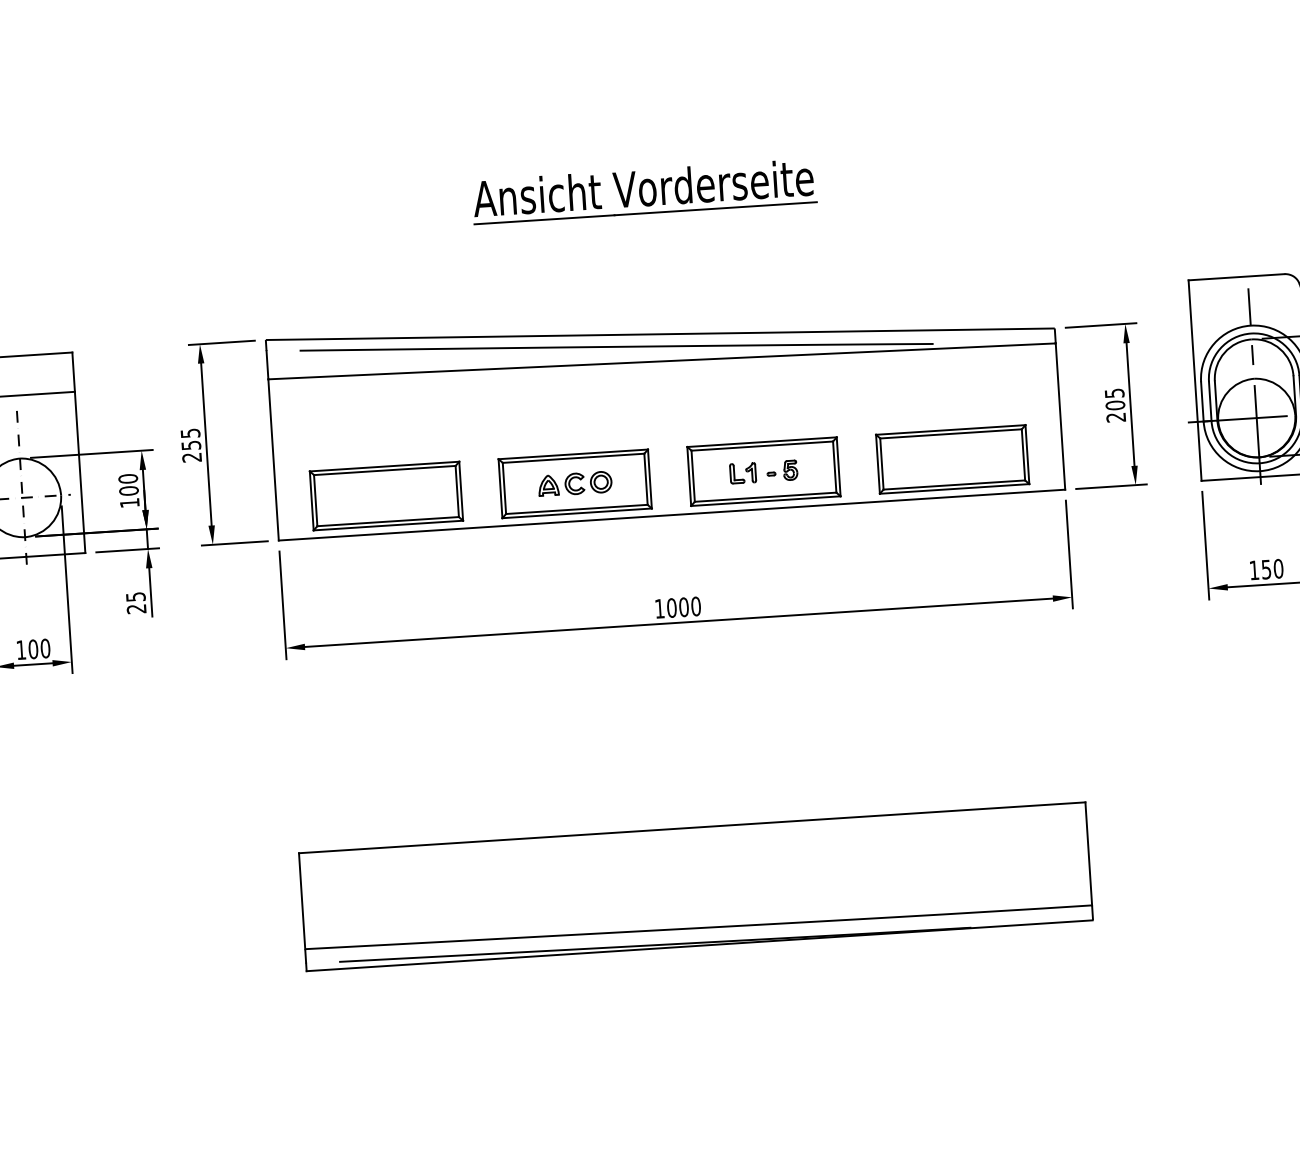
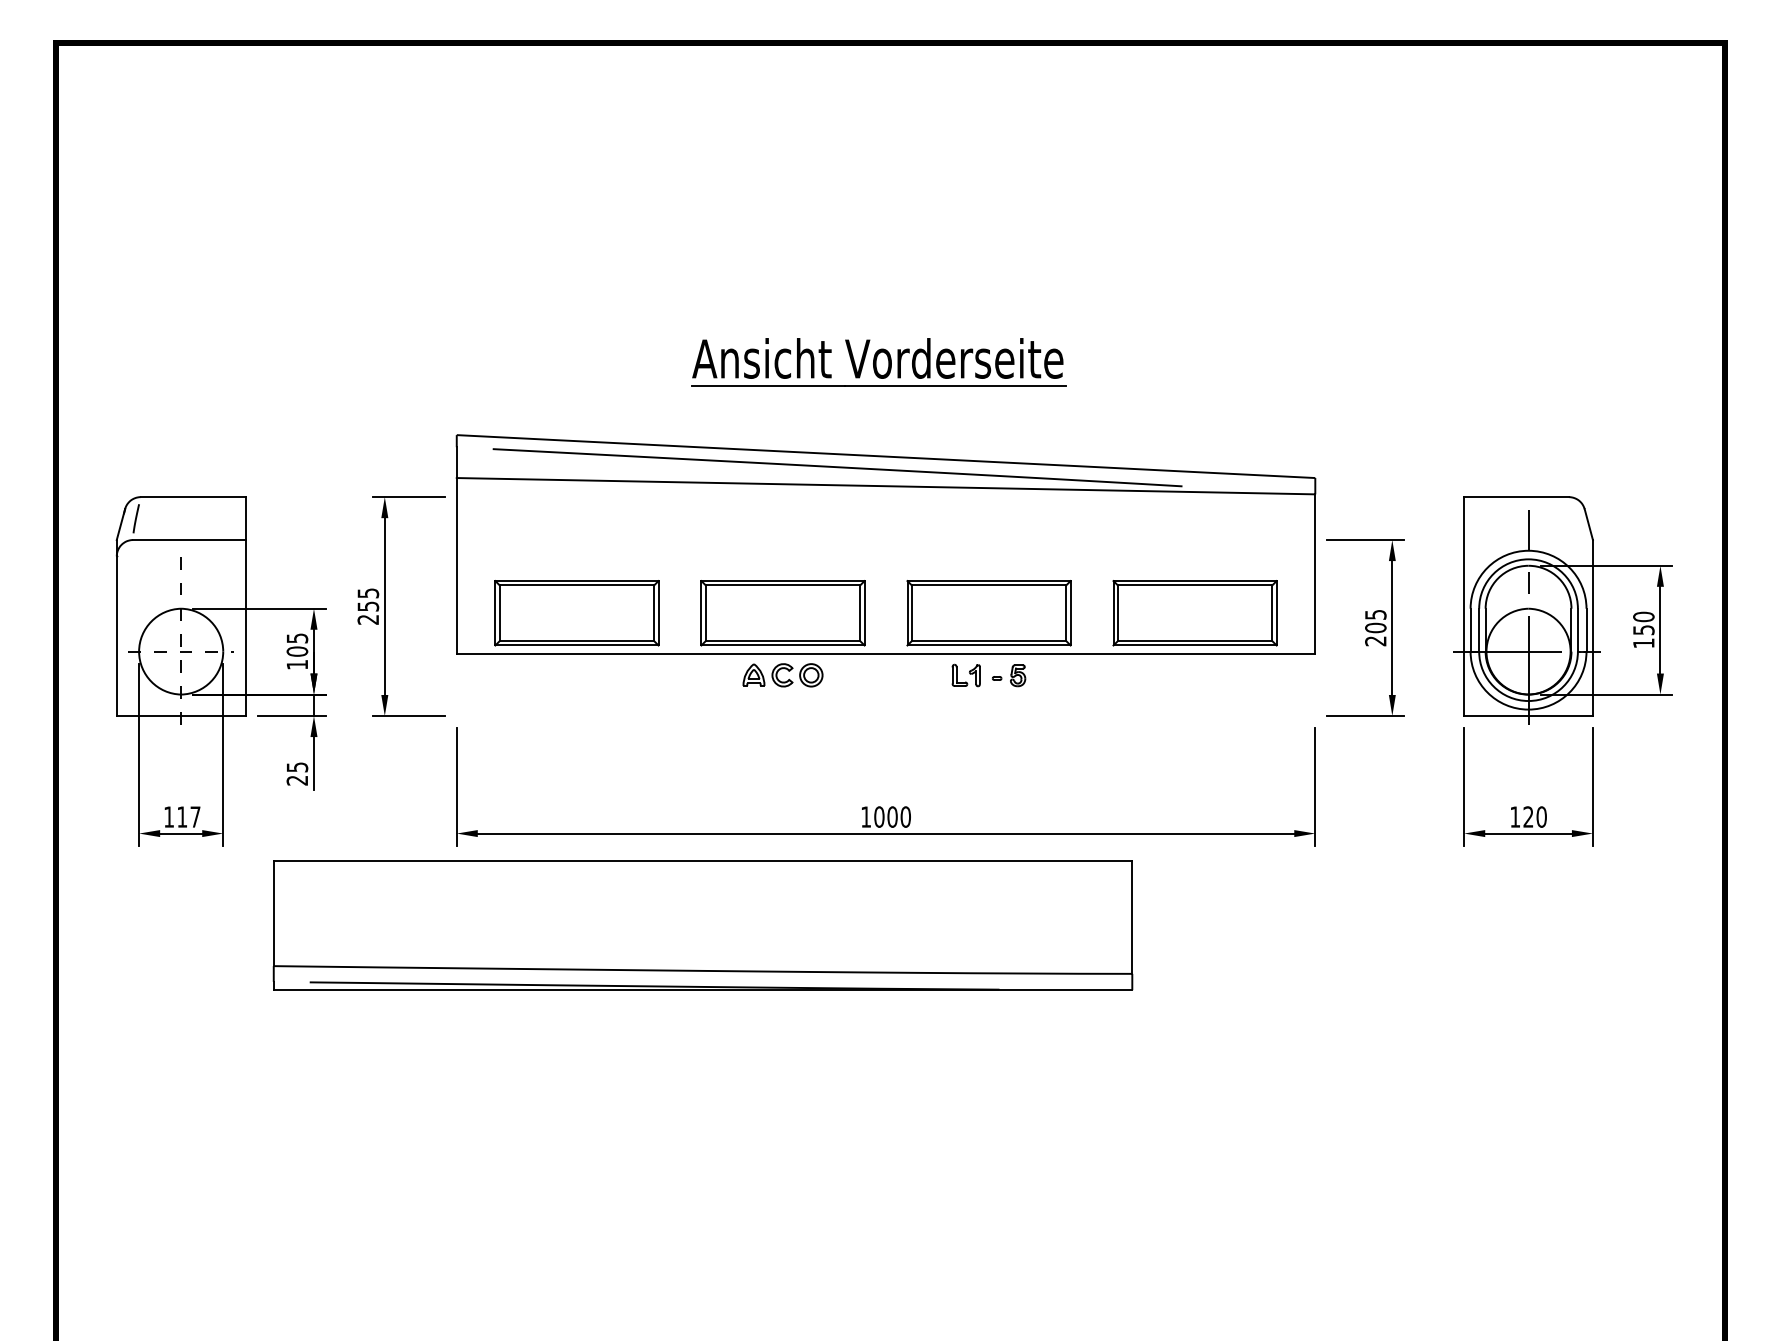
part: (665, 414) -> (885, 544), moved
text: (128, 478) -> (297, 638), 100 -> 105
text: (1266, 569) -> (1528, 816), 150 -> 120
text: (39, 648) -> (188, 816), 100 -> 117
part: (695, 886) -> (702, 925), moved

